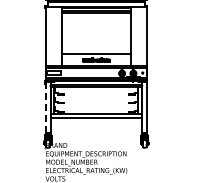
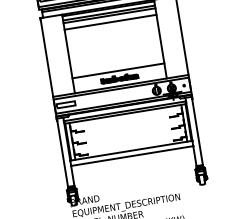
line: (95, 17) -> (109, 21), added
line: (45, 107) -> (62, 152), dashed -> solid

